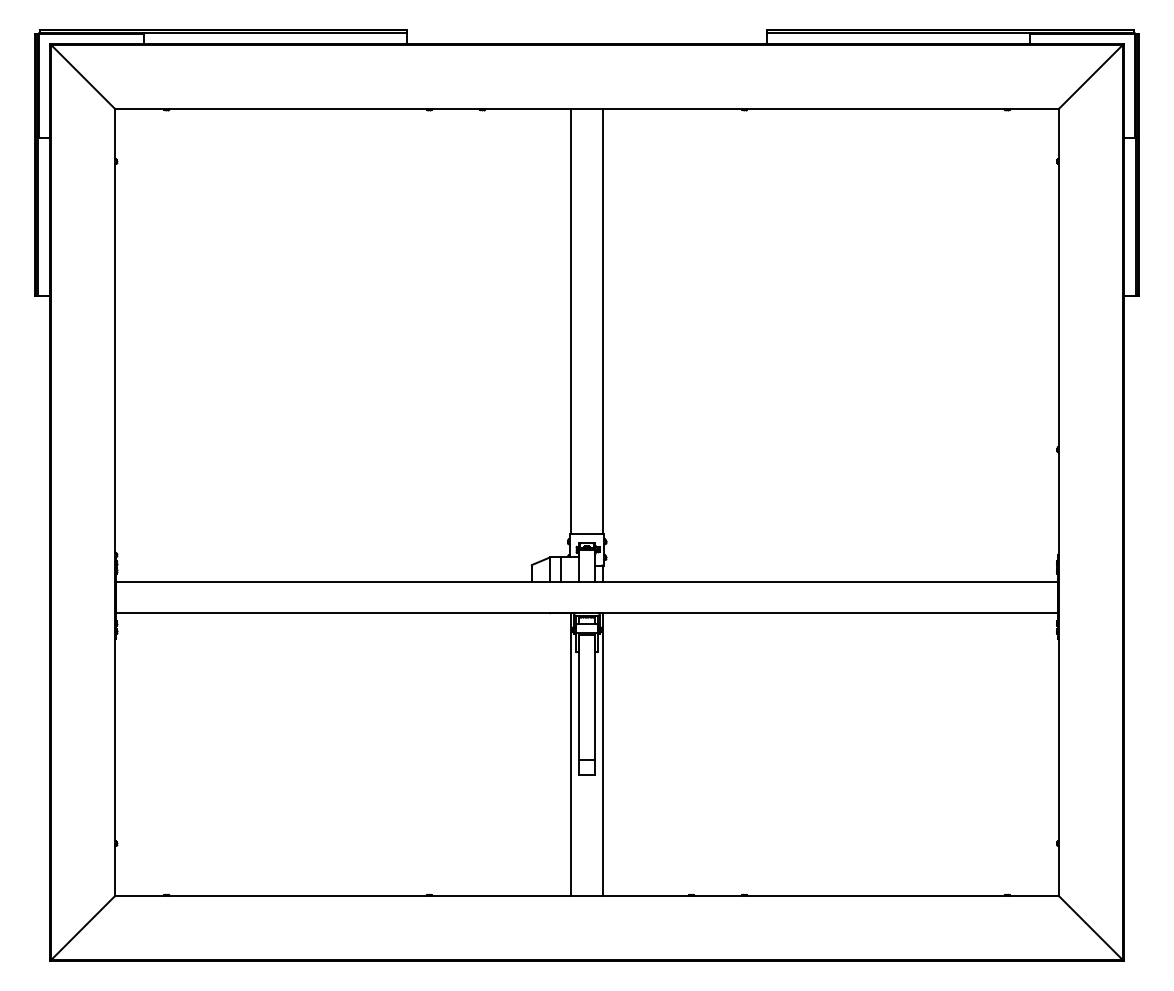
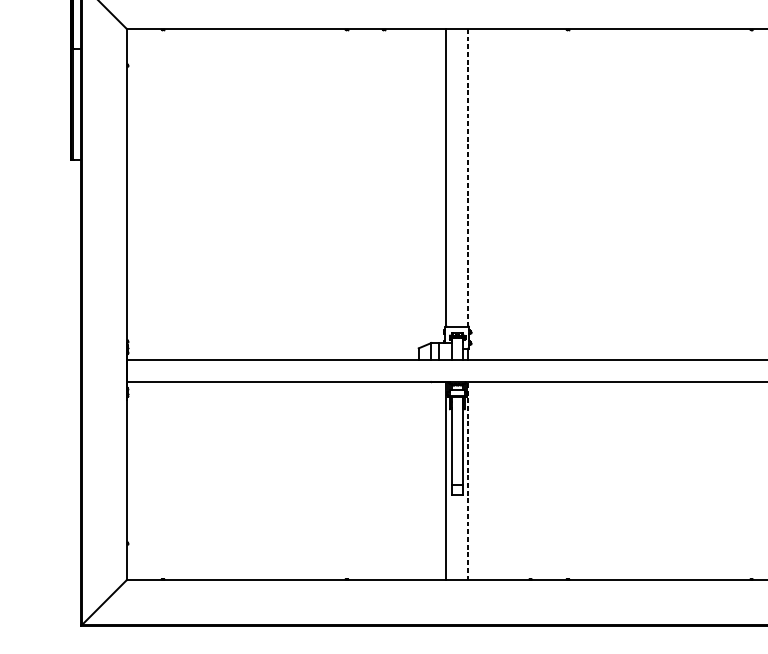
line: (602, 321) -> (468, 177), solid -> dashed
line: (602, 754) -> (468, 481), solid -> dashed

